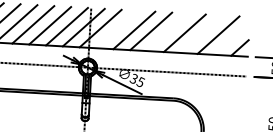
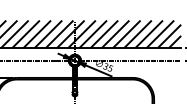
line: (116, 29) -> (92, 34), added
line: (167, 32) -> (126, 34), added
line: (200, 34) -> (148, 34), added
line: (232, 39) -> (169, 36), added

